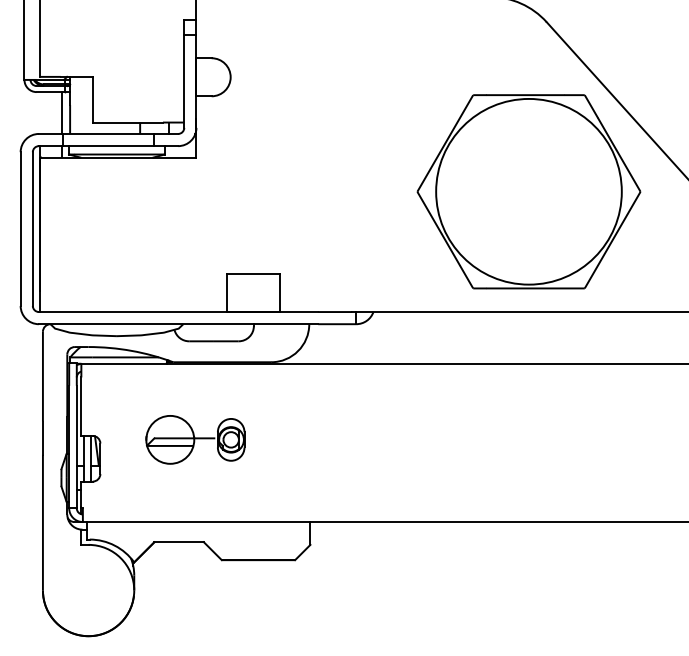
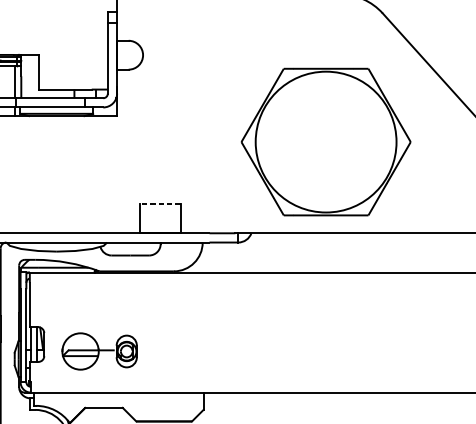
part: (528, 191) -> (325, 141), moved
line: (253, 273) -> (160, 204), solid -> dashed
part: (195, 439) -> (99, 351), moved

